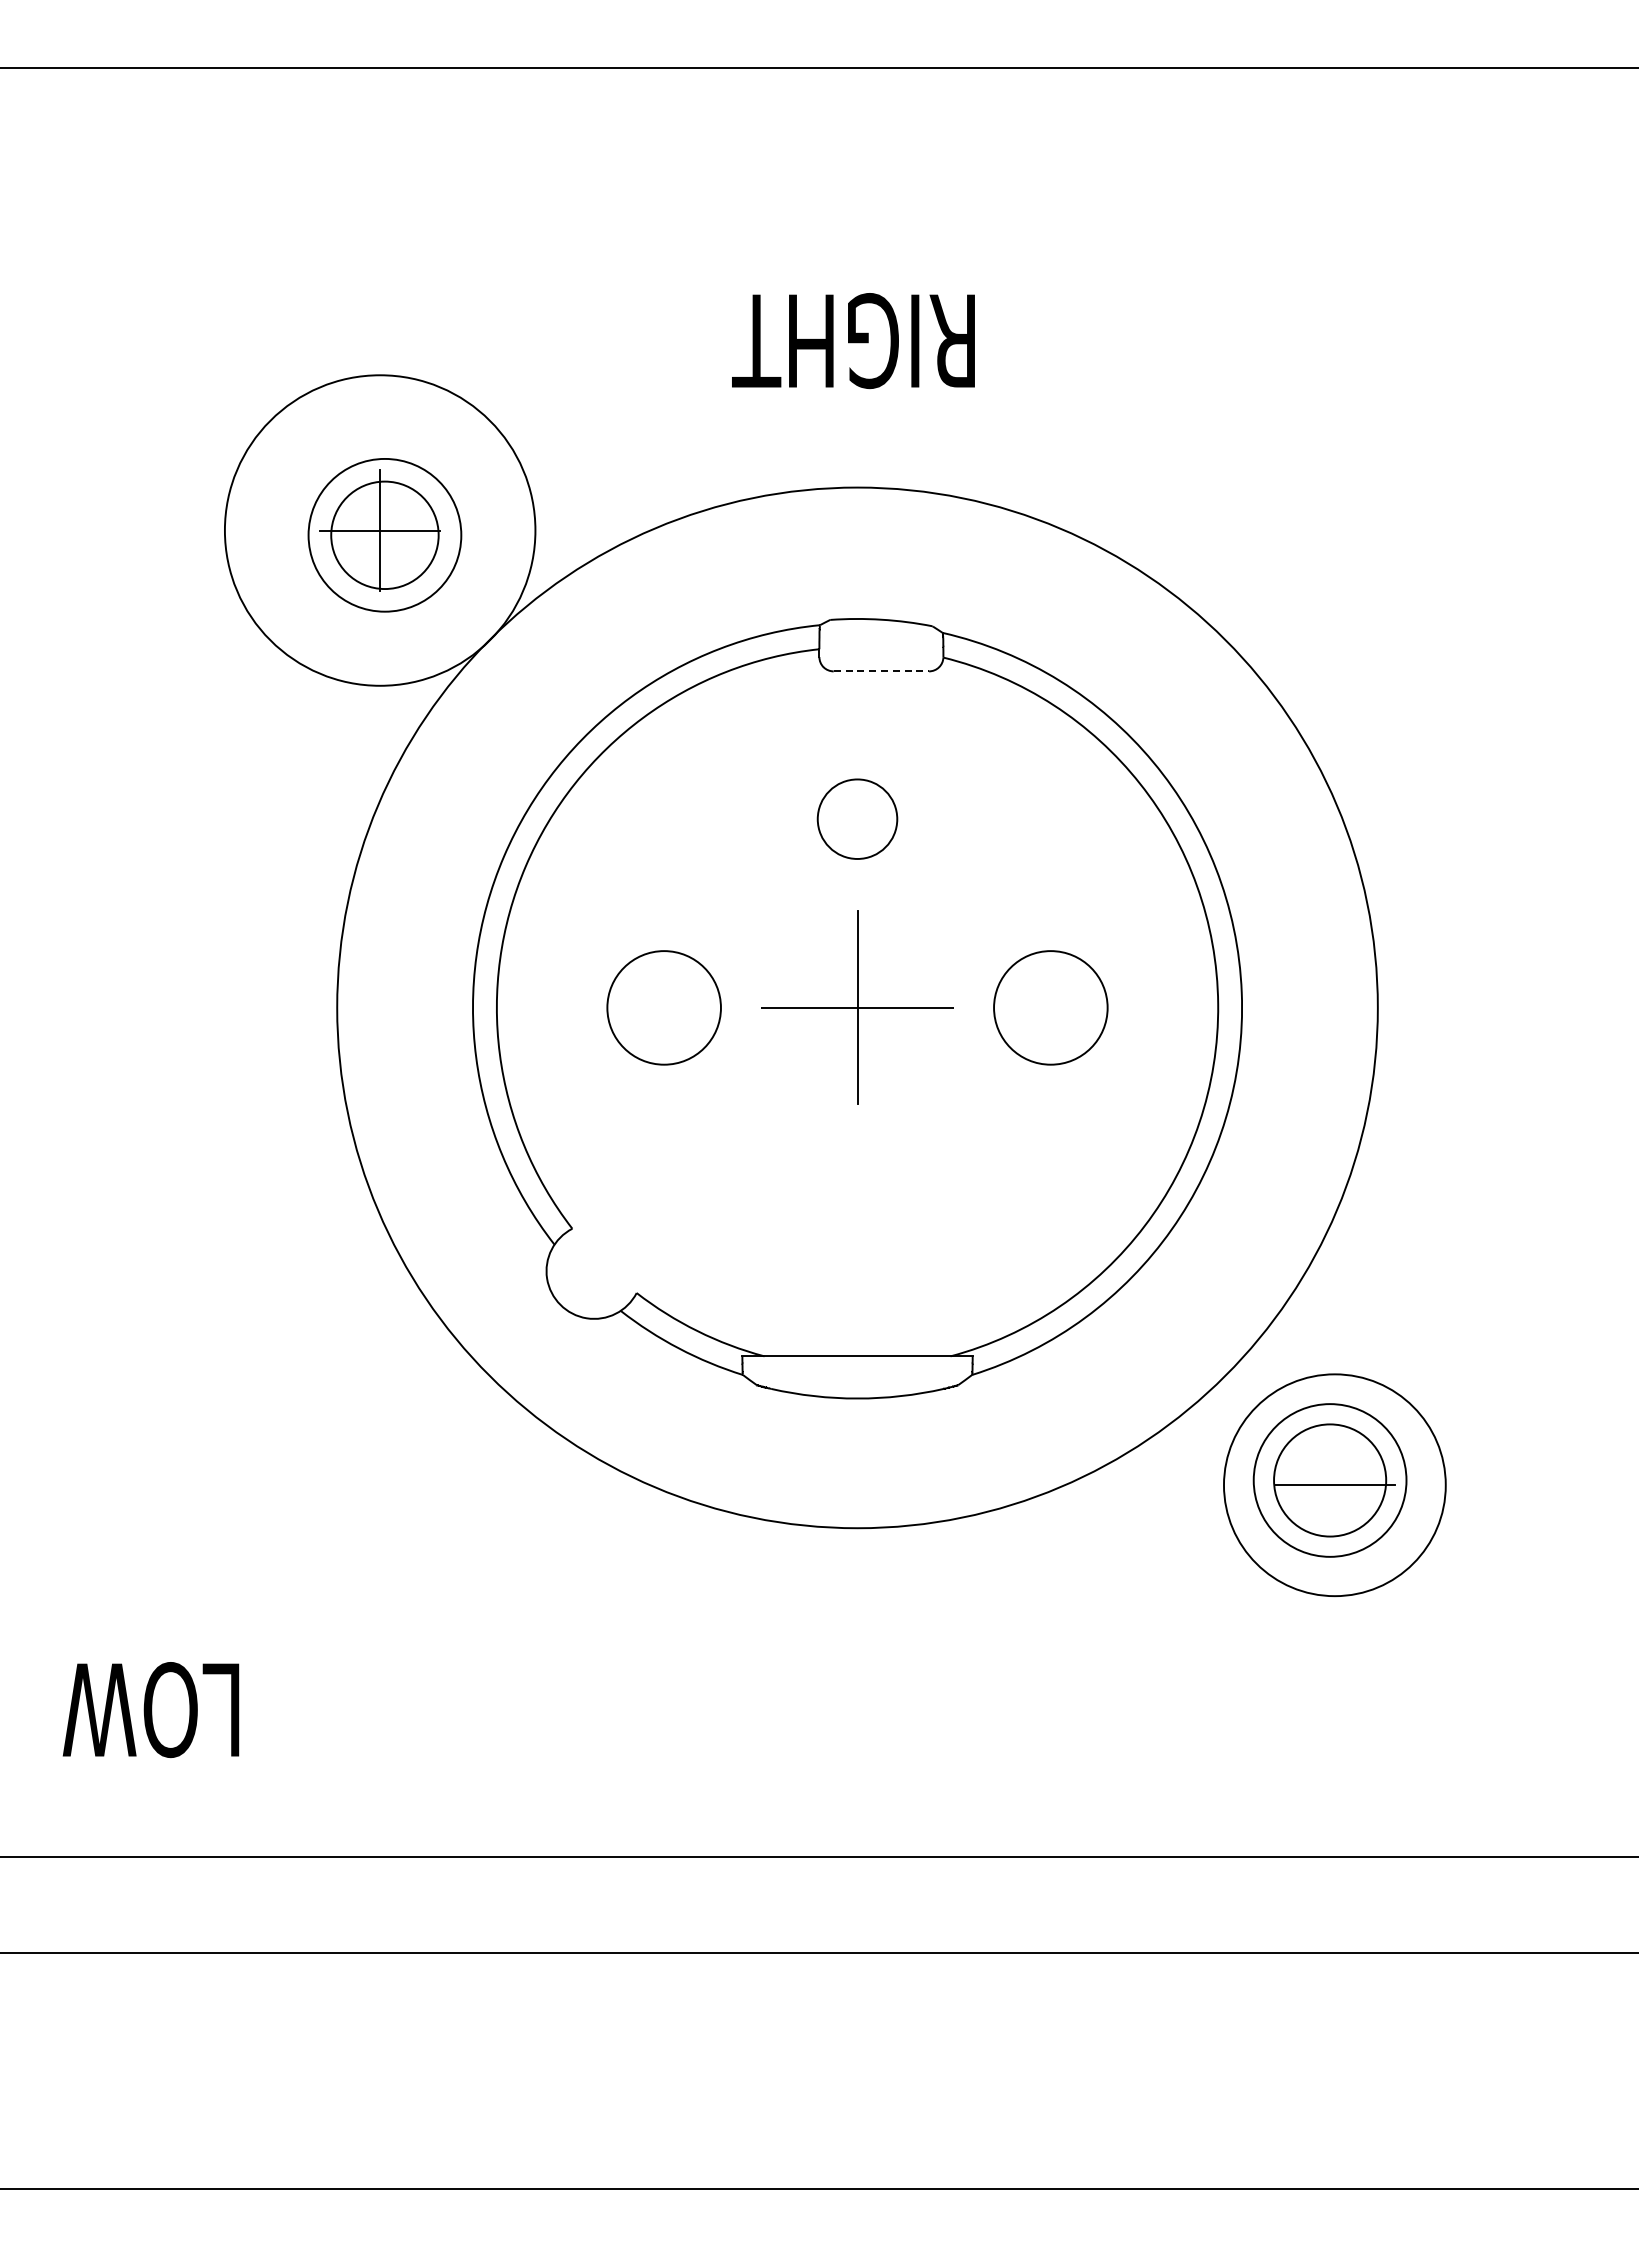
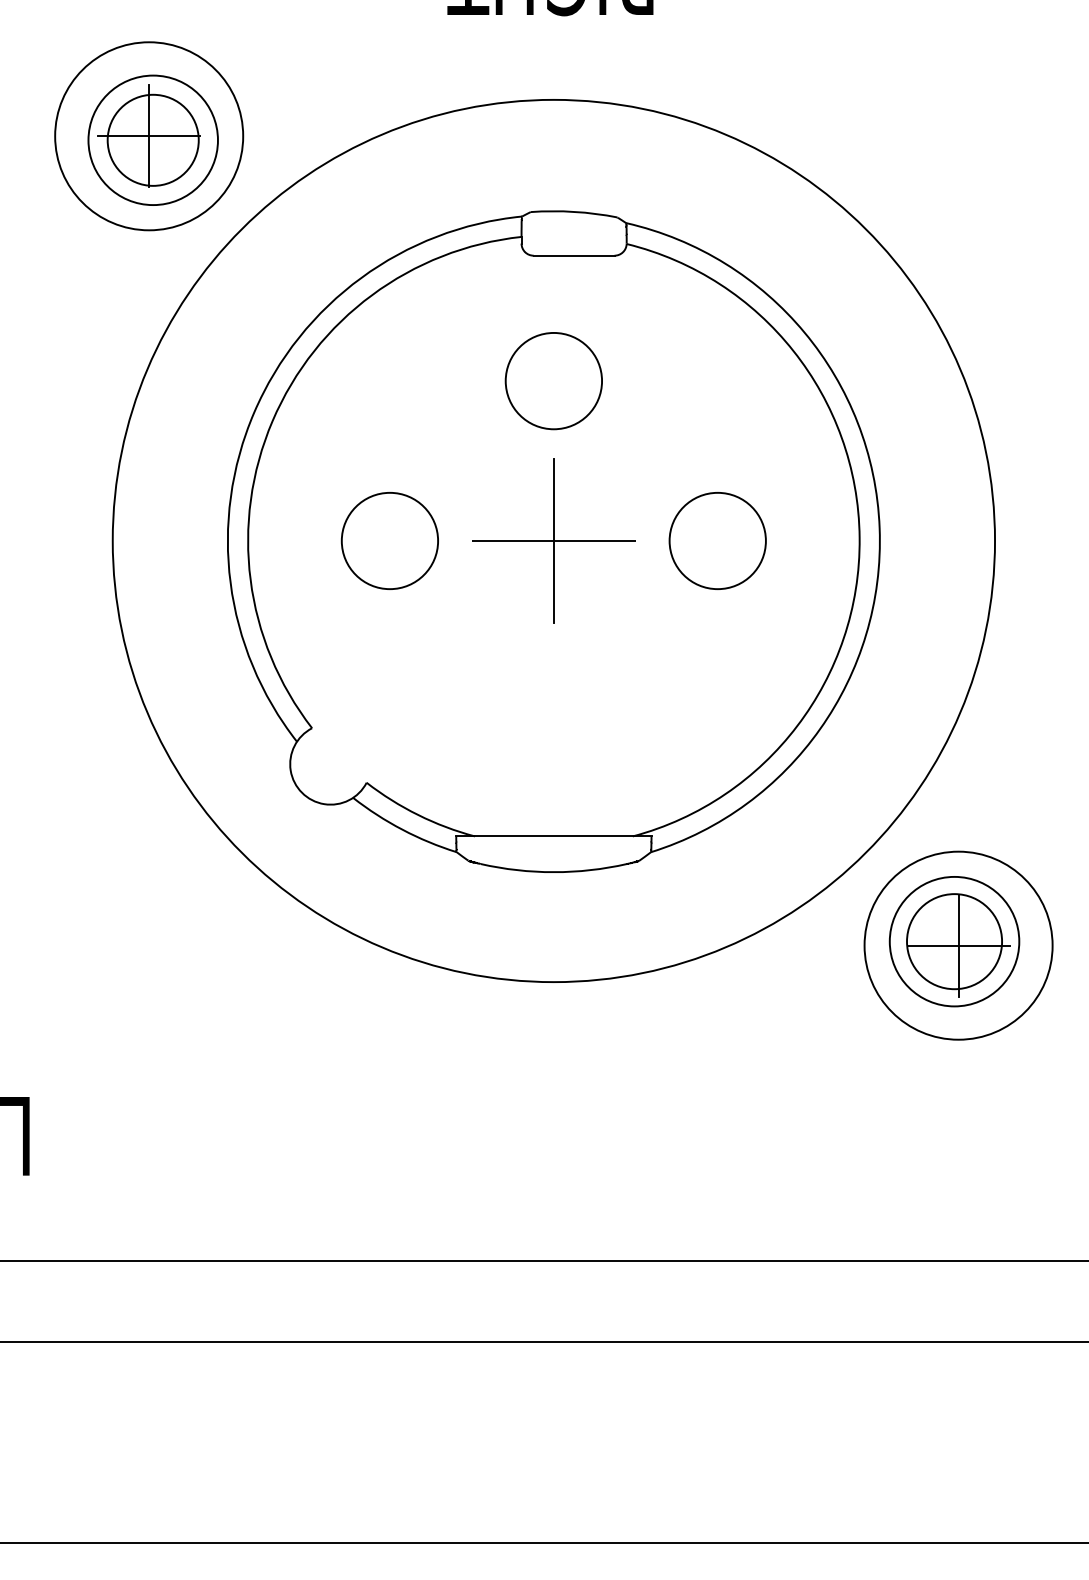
circle: (380, 530) -> (149, 136), size x0.71
line: (881, 671) -> (574, 255), dashed -> solid
circle: (857, 818) -> (553, 380), size x1.43
line: (1334, 1484) -> (958, 945), added

